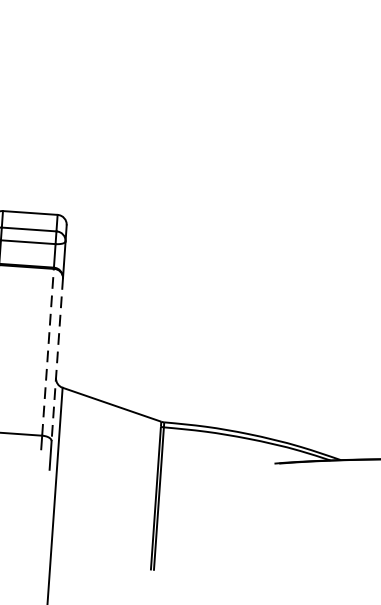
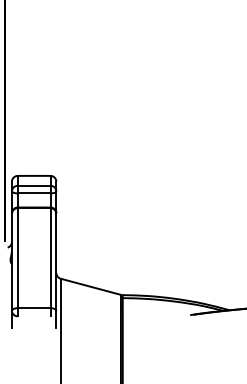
line: (47, 352) -> (50, 258), dashed -> solid
line: (57, 360) -> (56, 262), dashed -> solid

